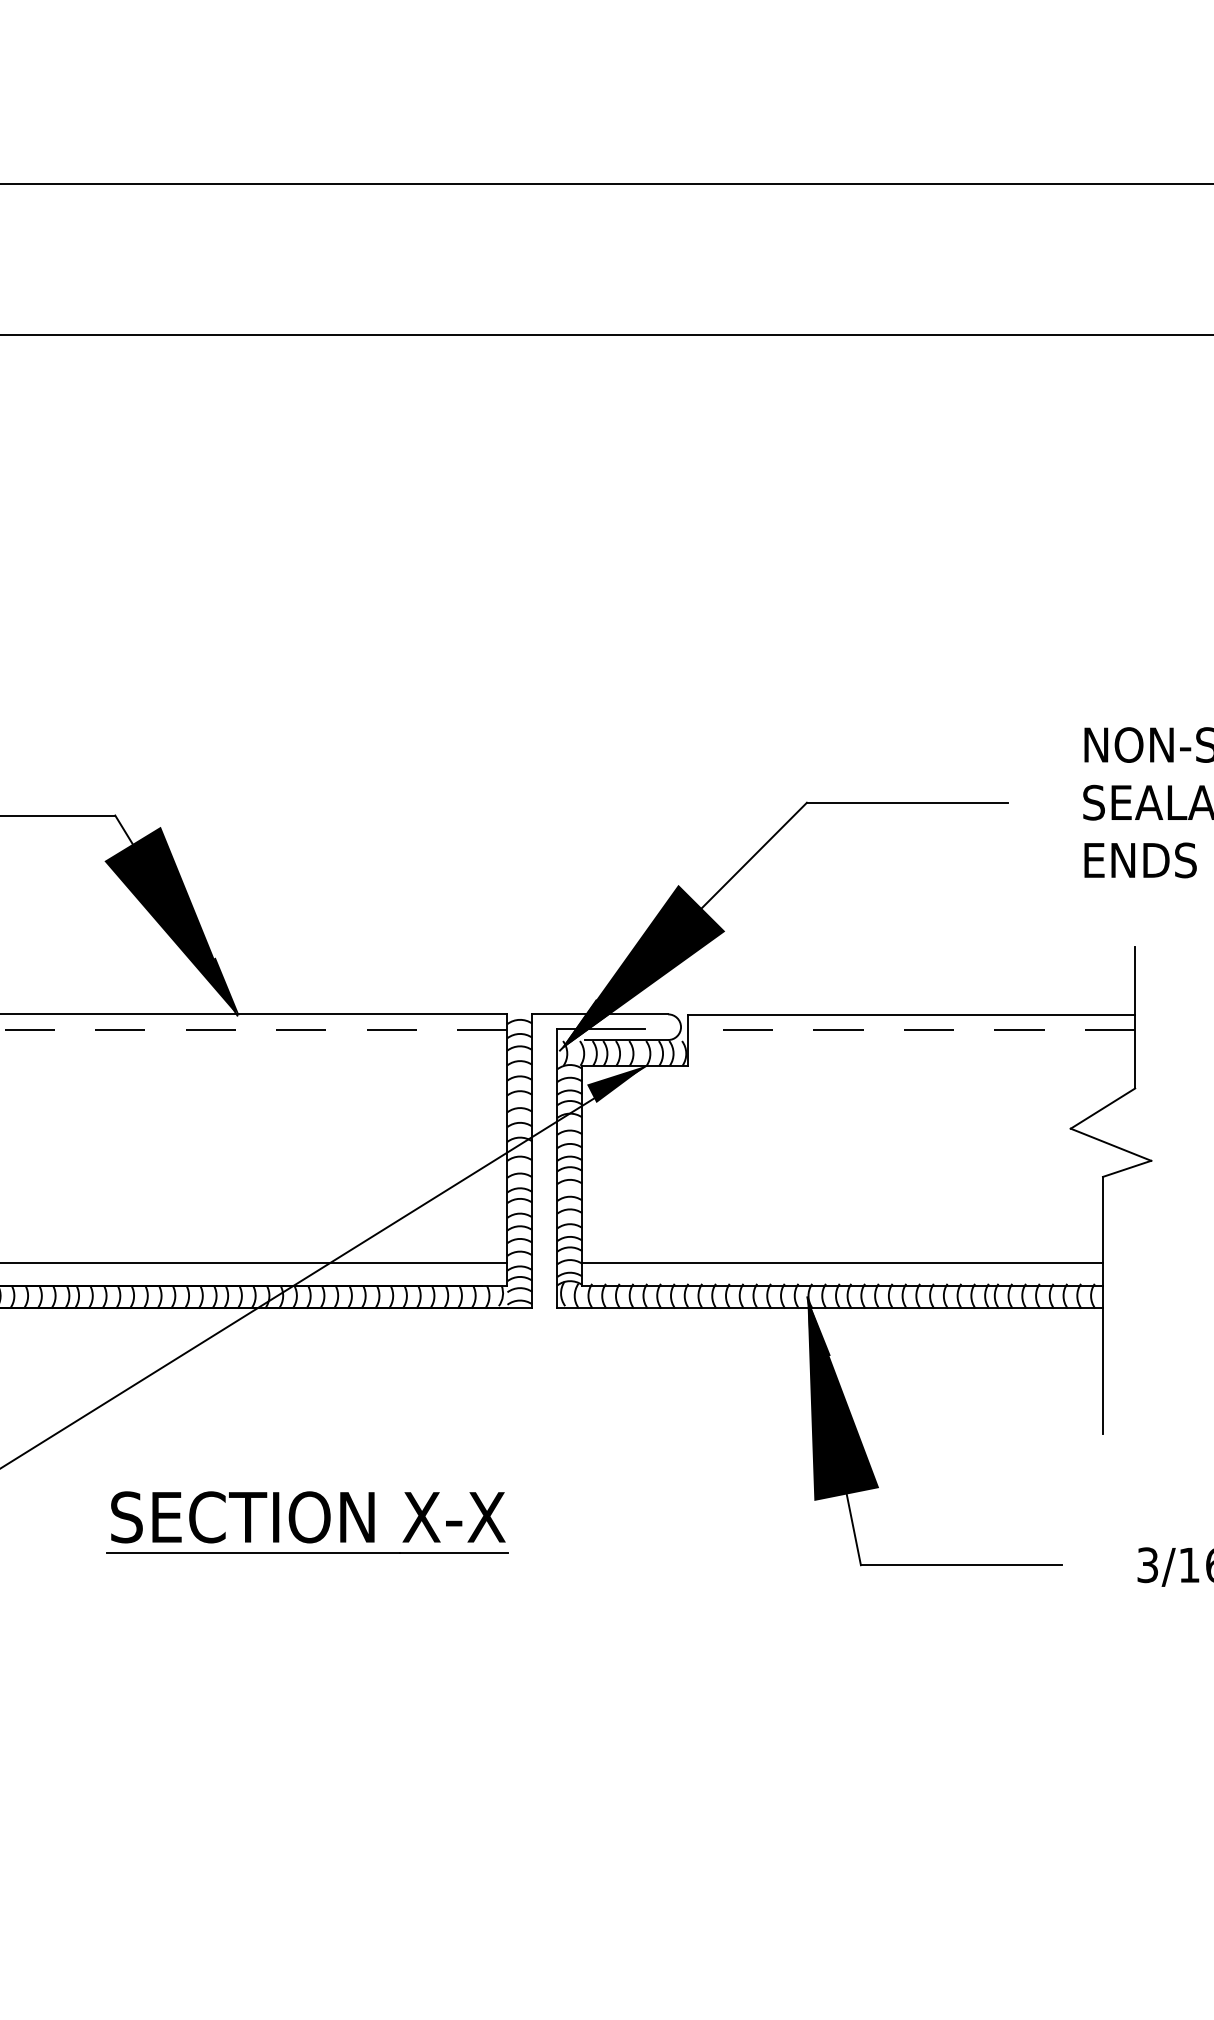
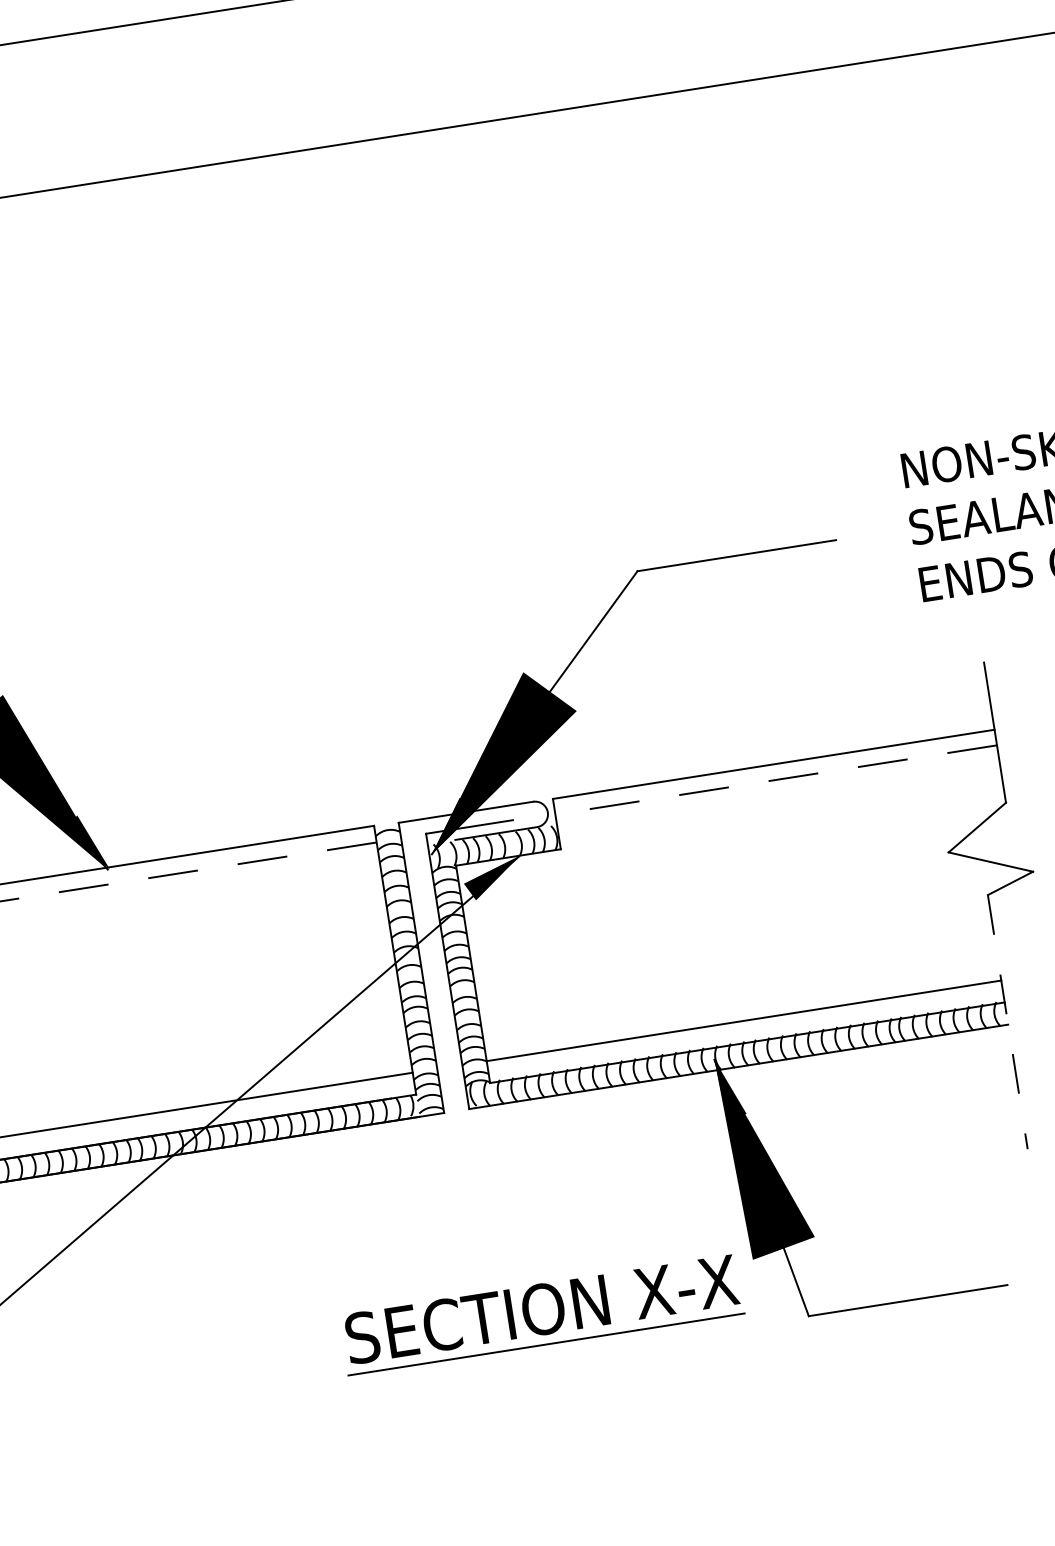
line: (1102, 1305) -> (1007, 1022), solid -> dashed
part: (307, 1522) -> (541, 1314), moved

